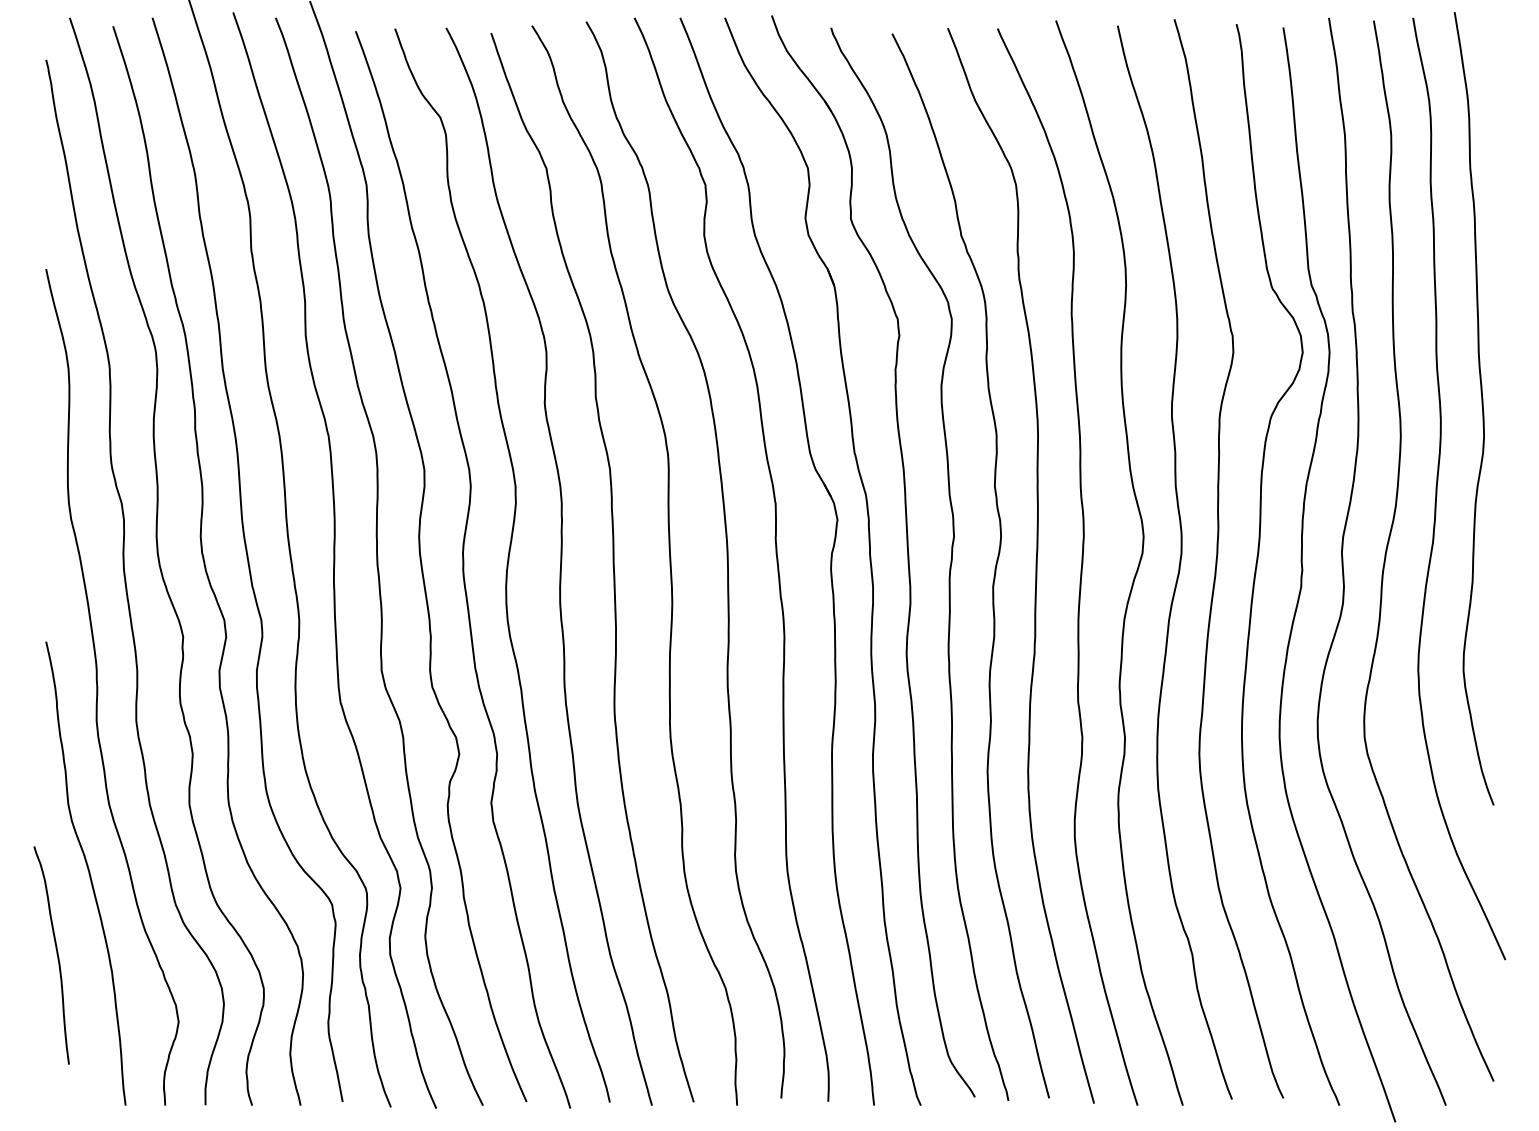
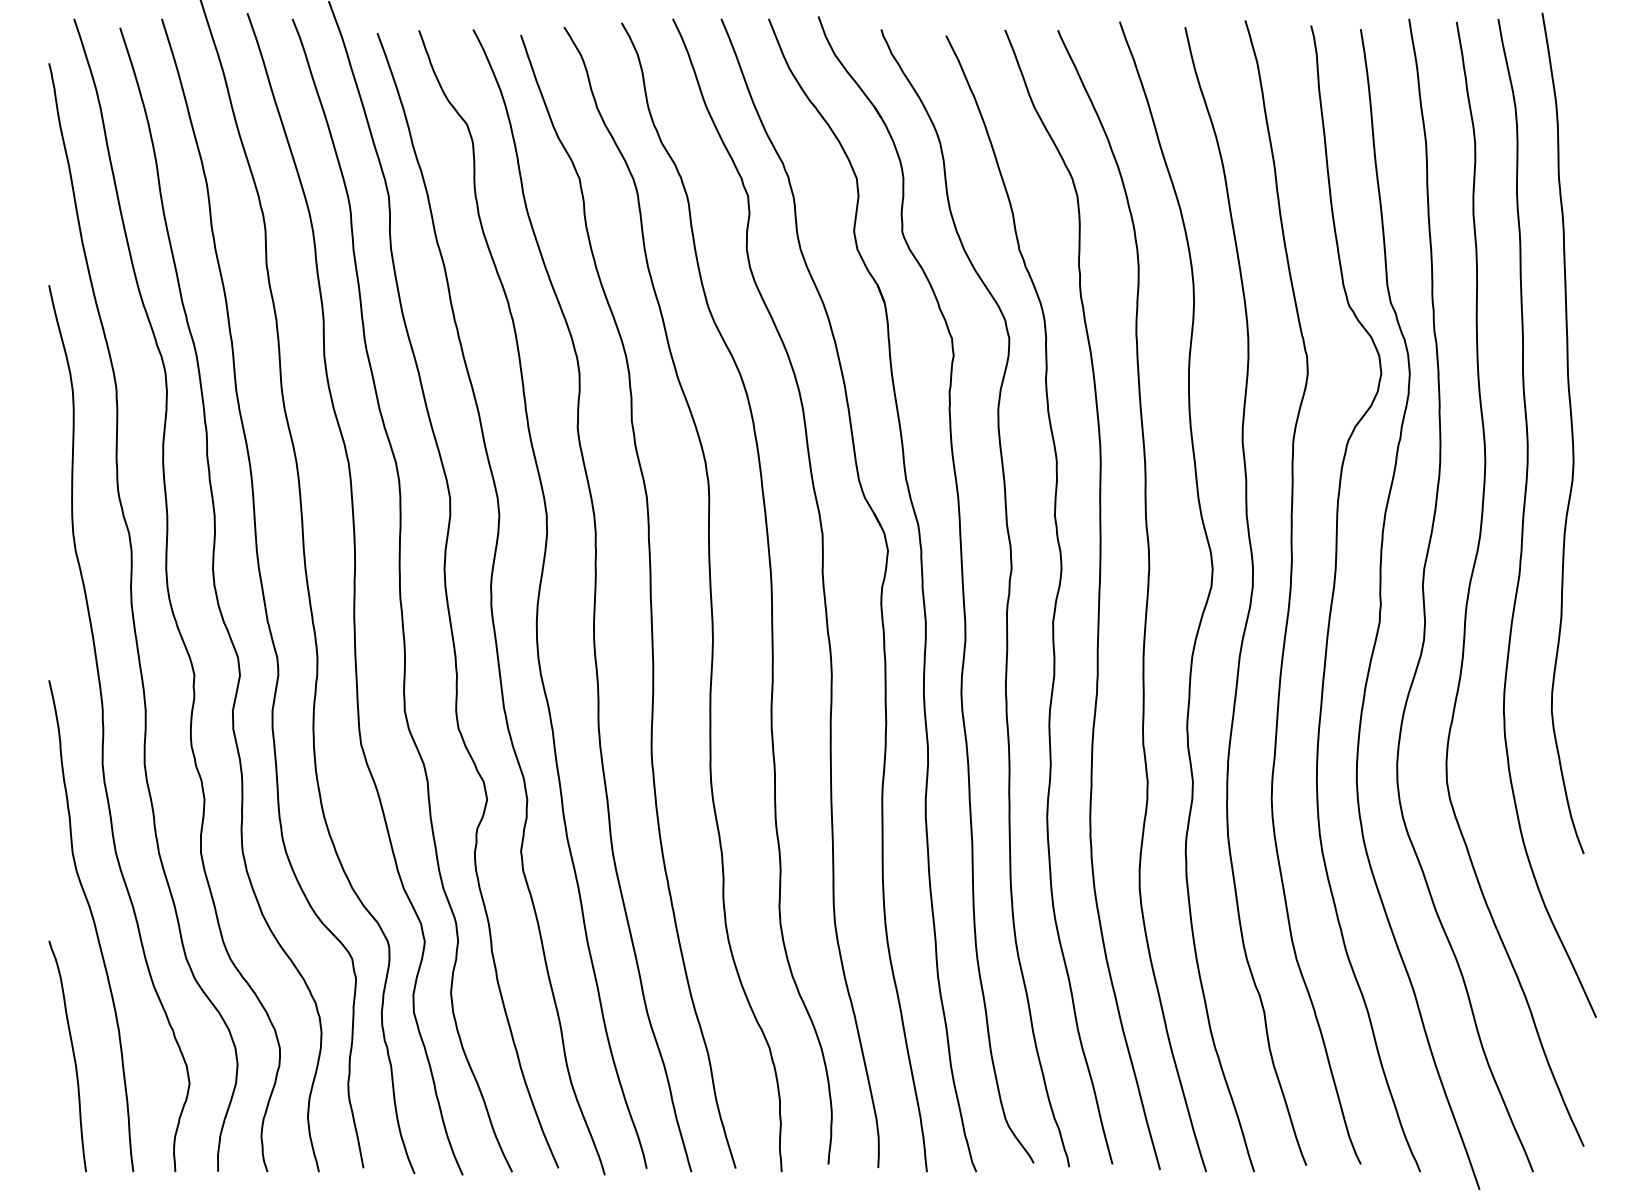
curve: (56, 954) -> (72, 1055), moved

